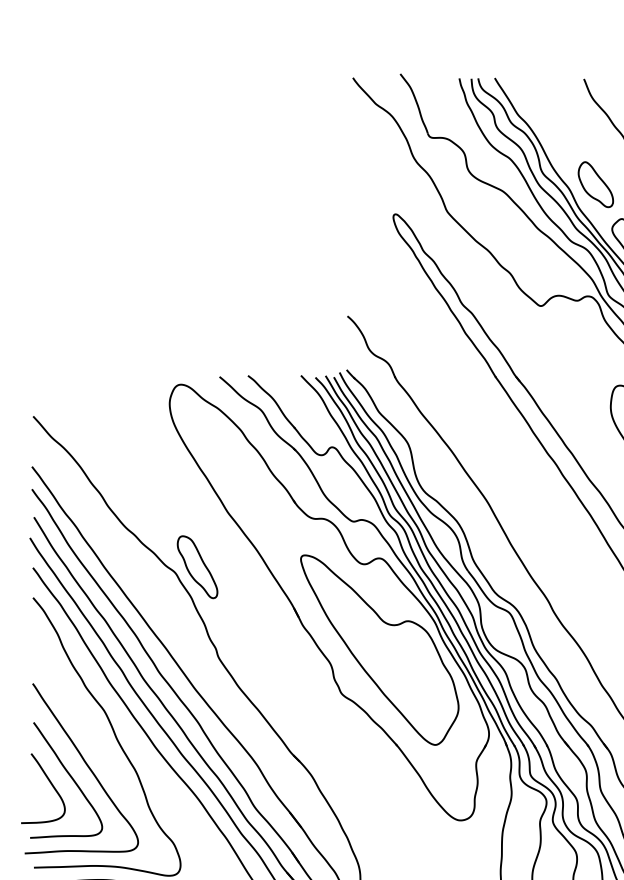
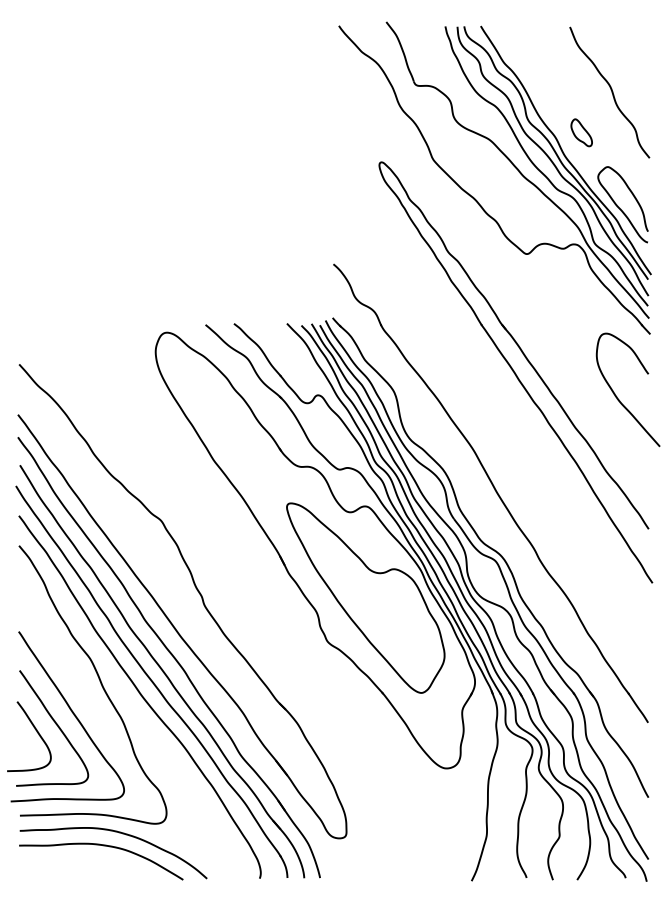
part: (595, 184) -> (581, 132), size x0.6
part: (197, 567) -> (183, 515), removed

